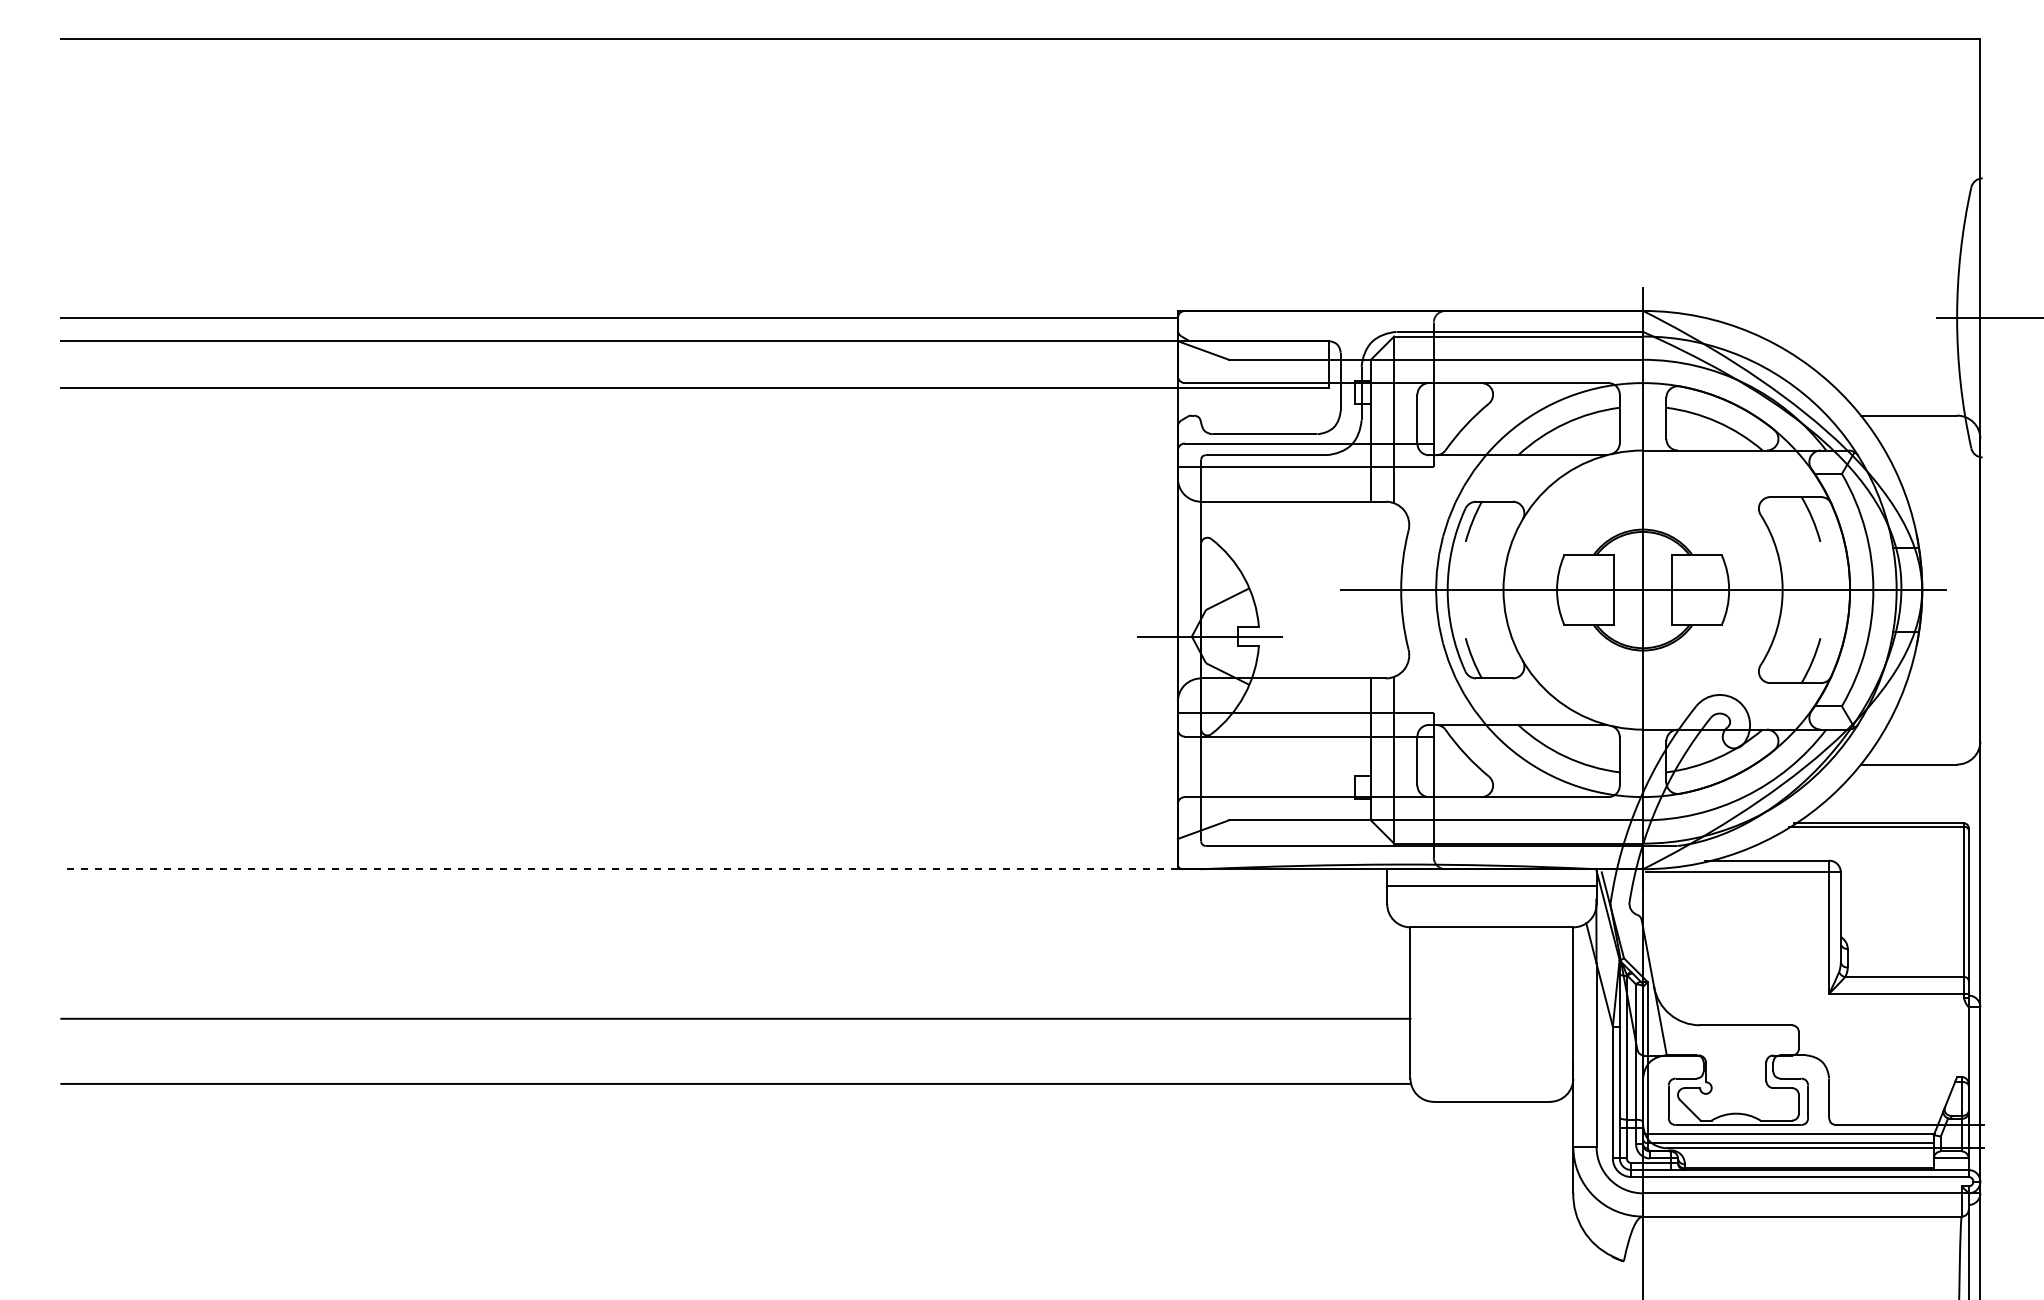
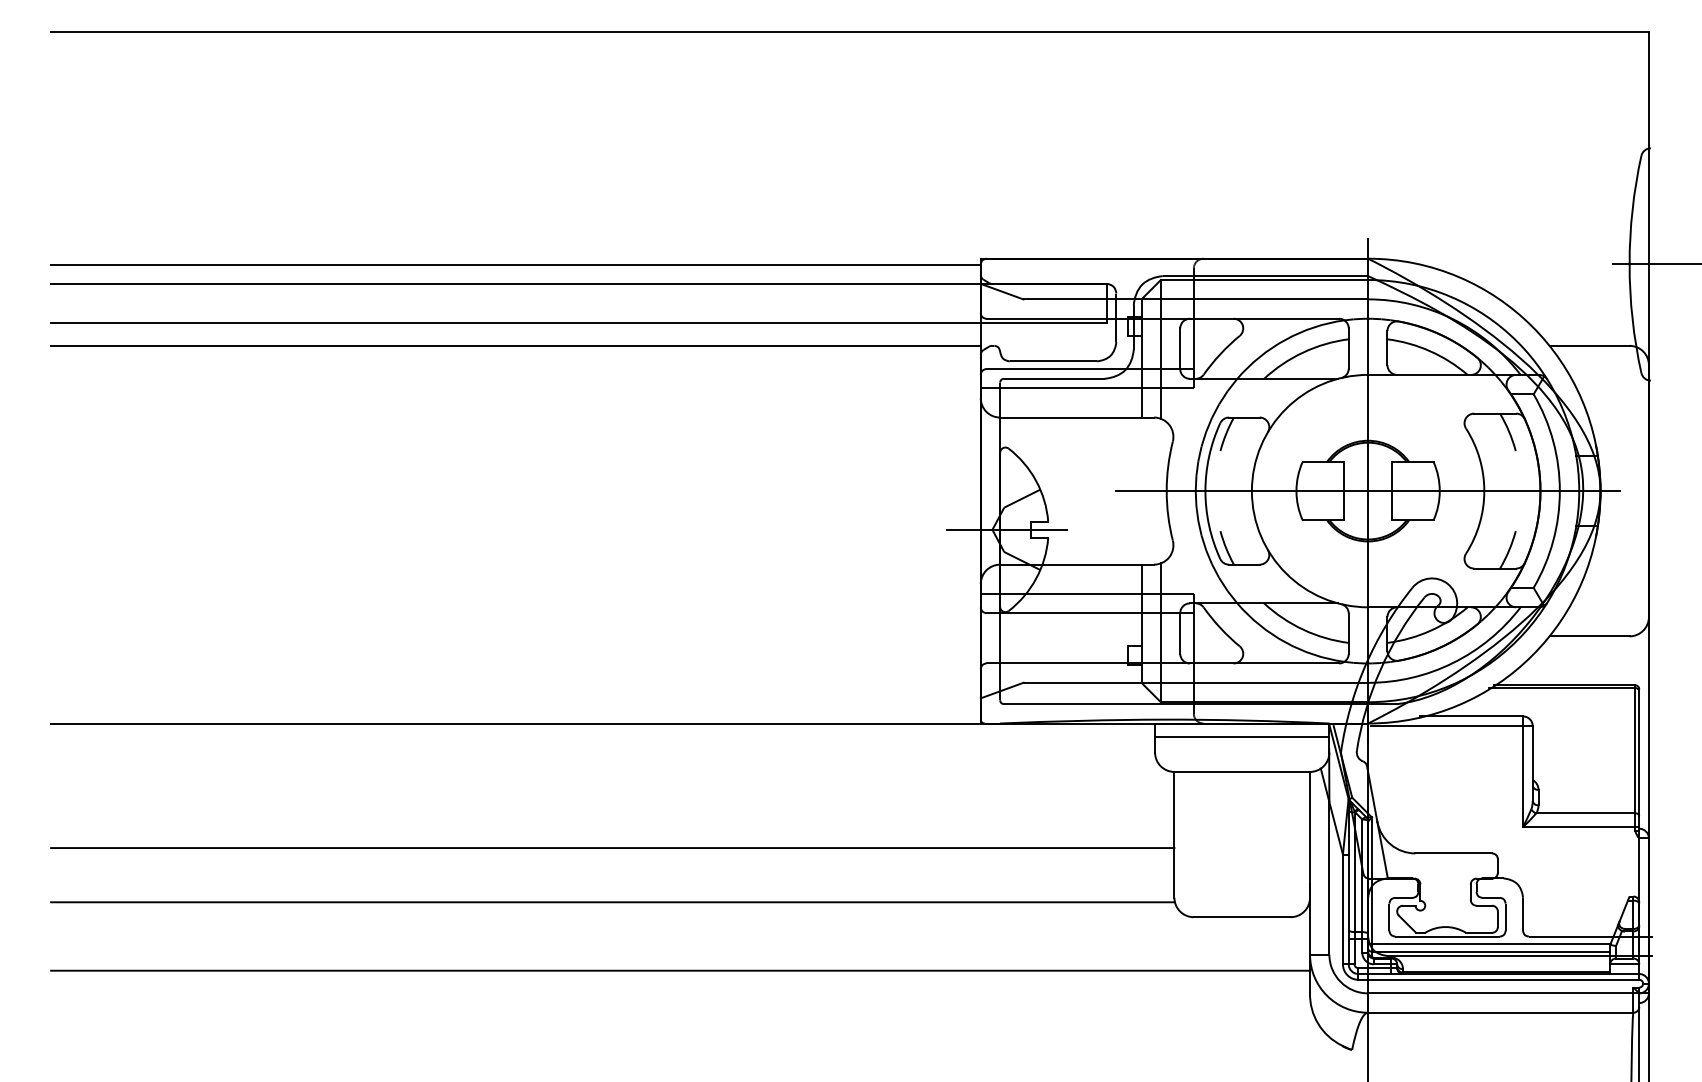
line: (619, 415) -> (515, 345), added
line: (619, 869) -> (515, 723), dashed -> solid
line: (817, 1166) -> (680, 971), added

